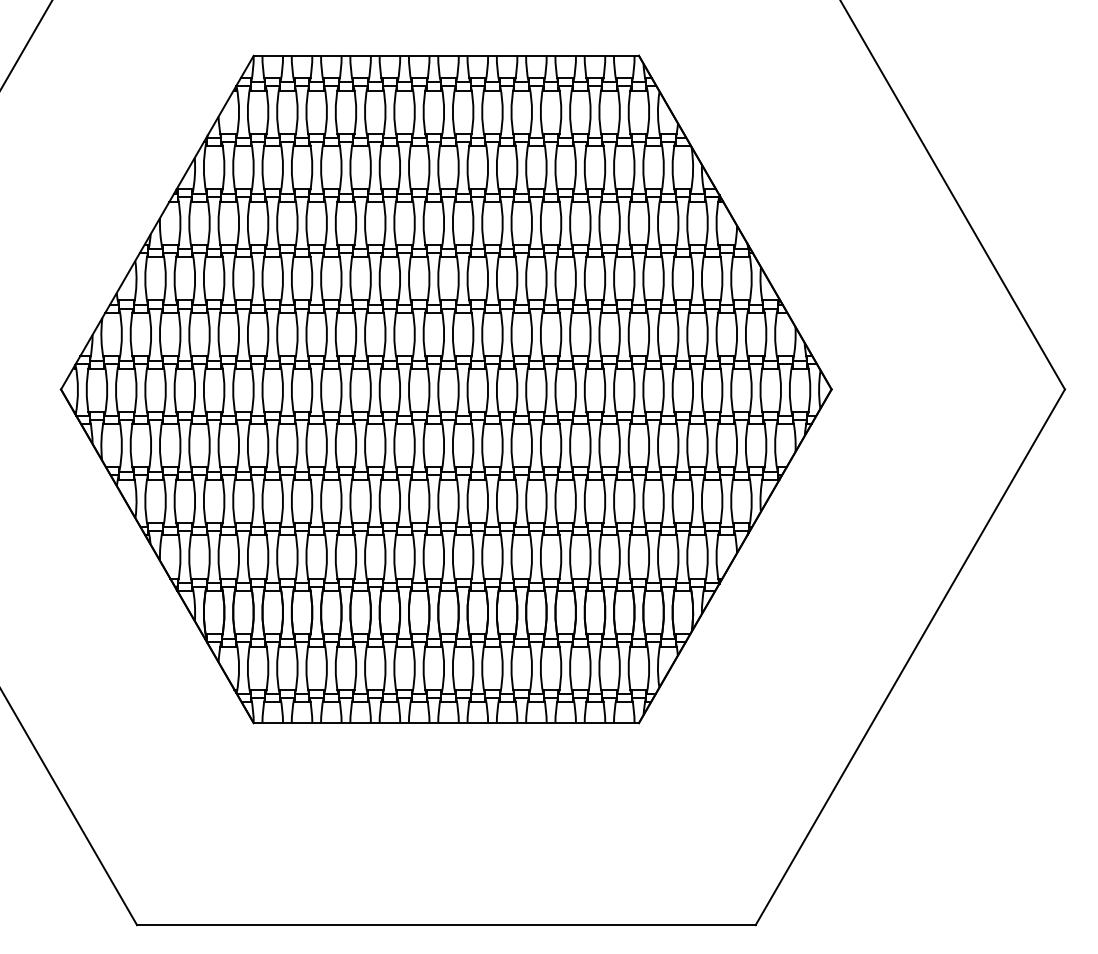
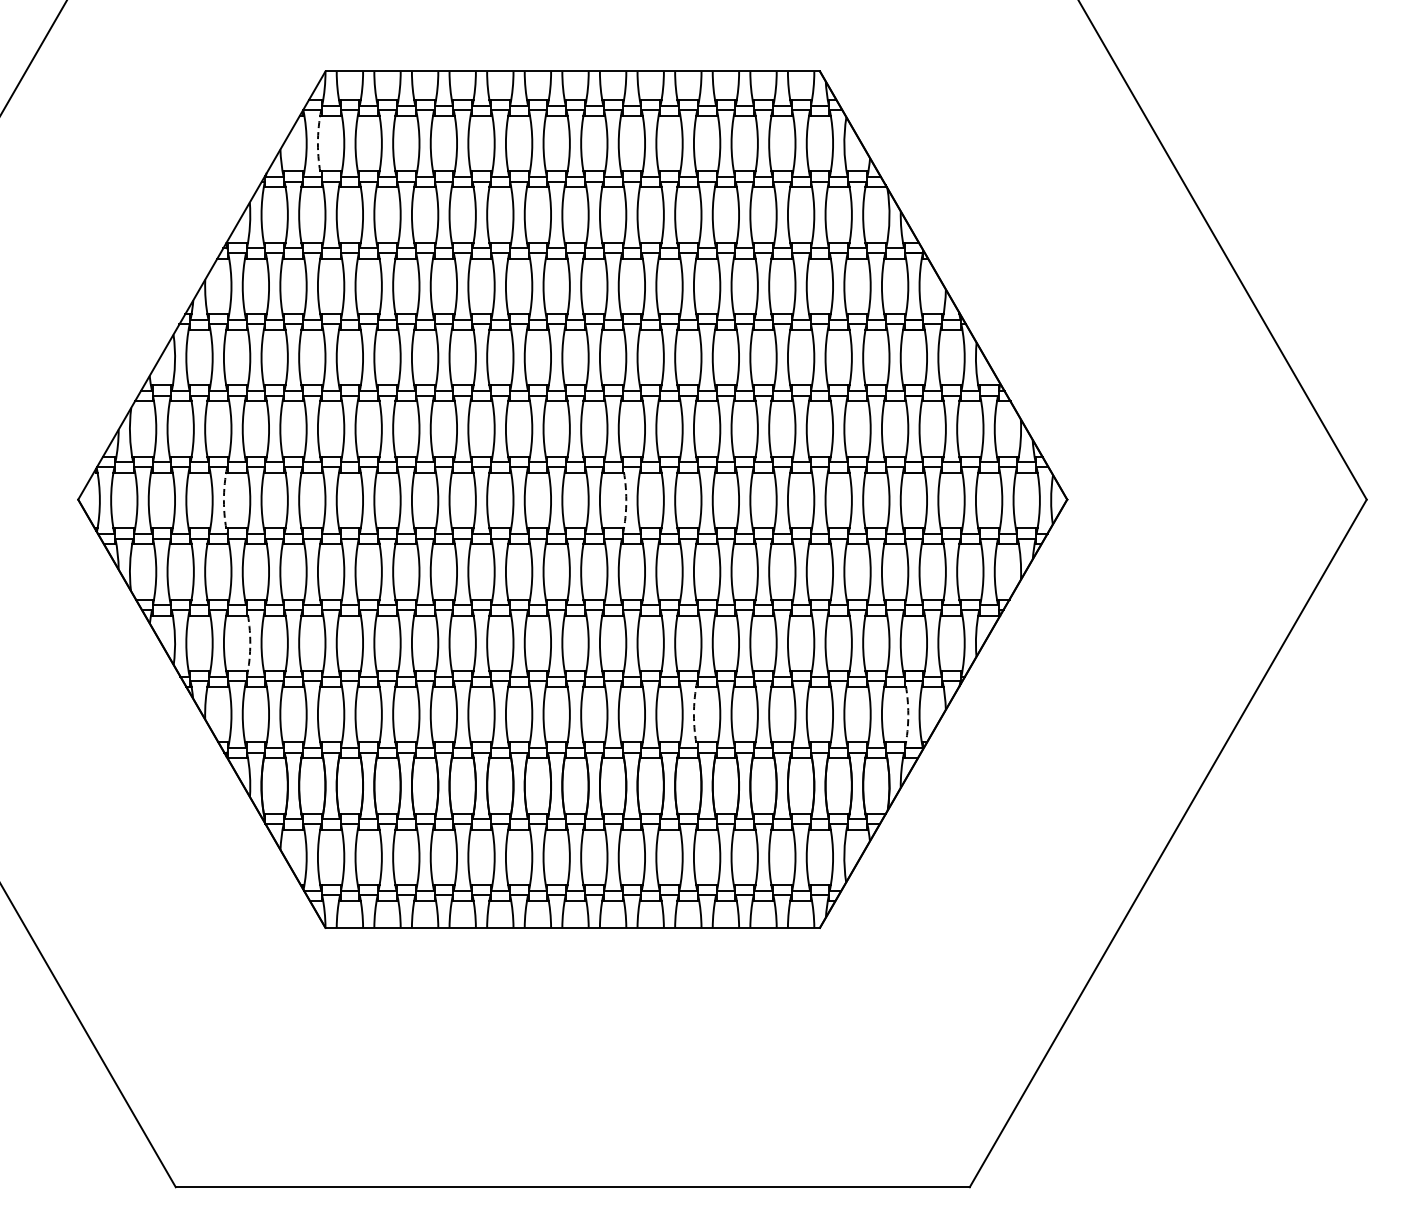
arc: (247, 111) -> (317, 143), solid -> dashed
arc: (174, 390) -> (223, 500), solid -> dashed
arc: (488, 390) -> (626, 500), solid -> dashed
arc: (195, 501) -> (250, 643), solid -> dashed
arc: (540, 556) -> (693, 714), solid -> dashed
arc: (707, 556) -> (908, 714), solid -> dashed

